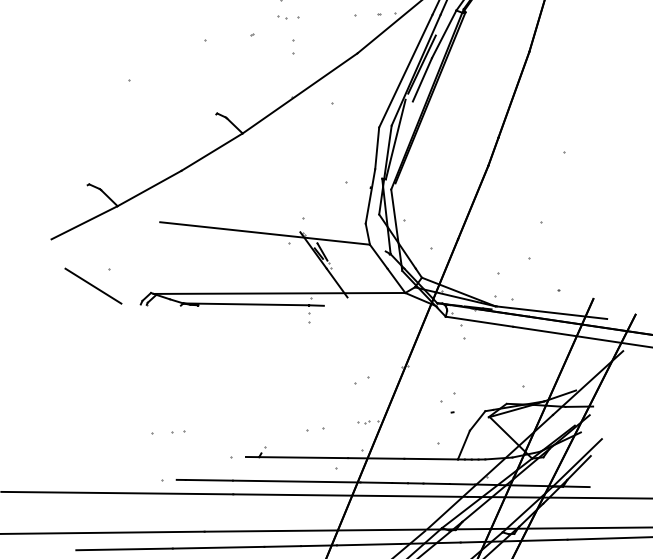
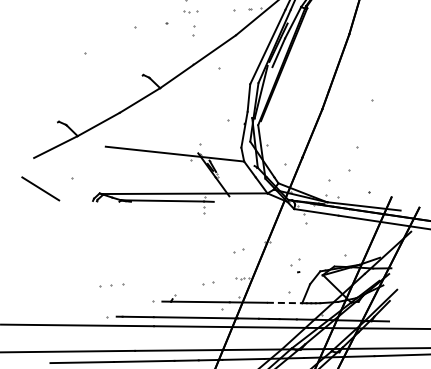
line: (93, 285) -> (40, 188), moved
part: (177, 432) -> (117, 285), size x1.6
line: (431, 458) -> (284, 302), solid -> dashed

